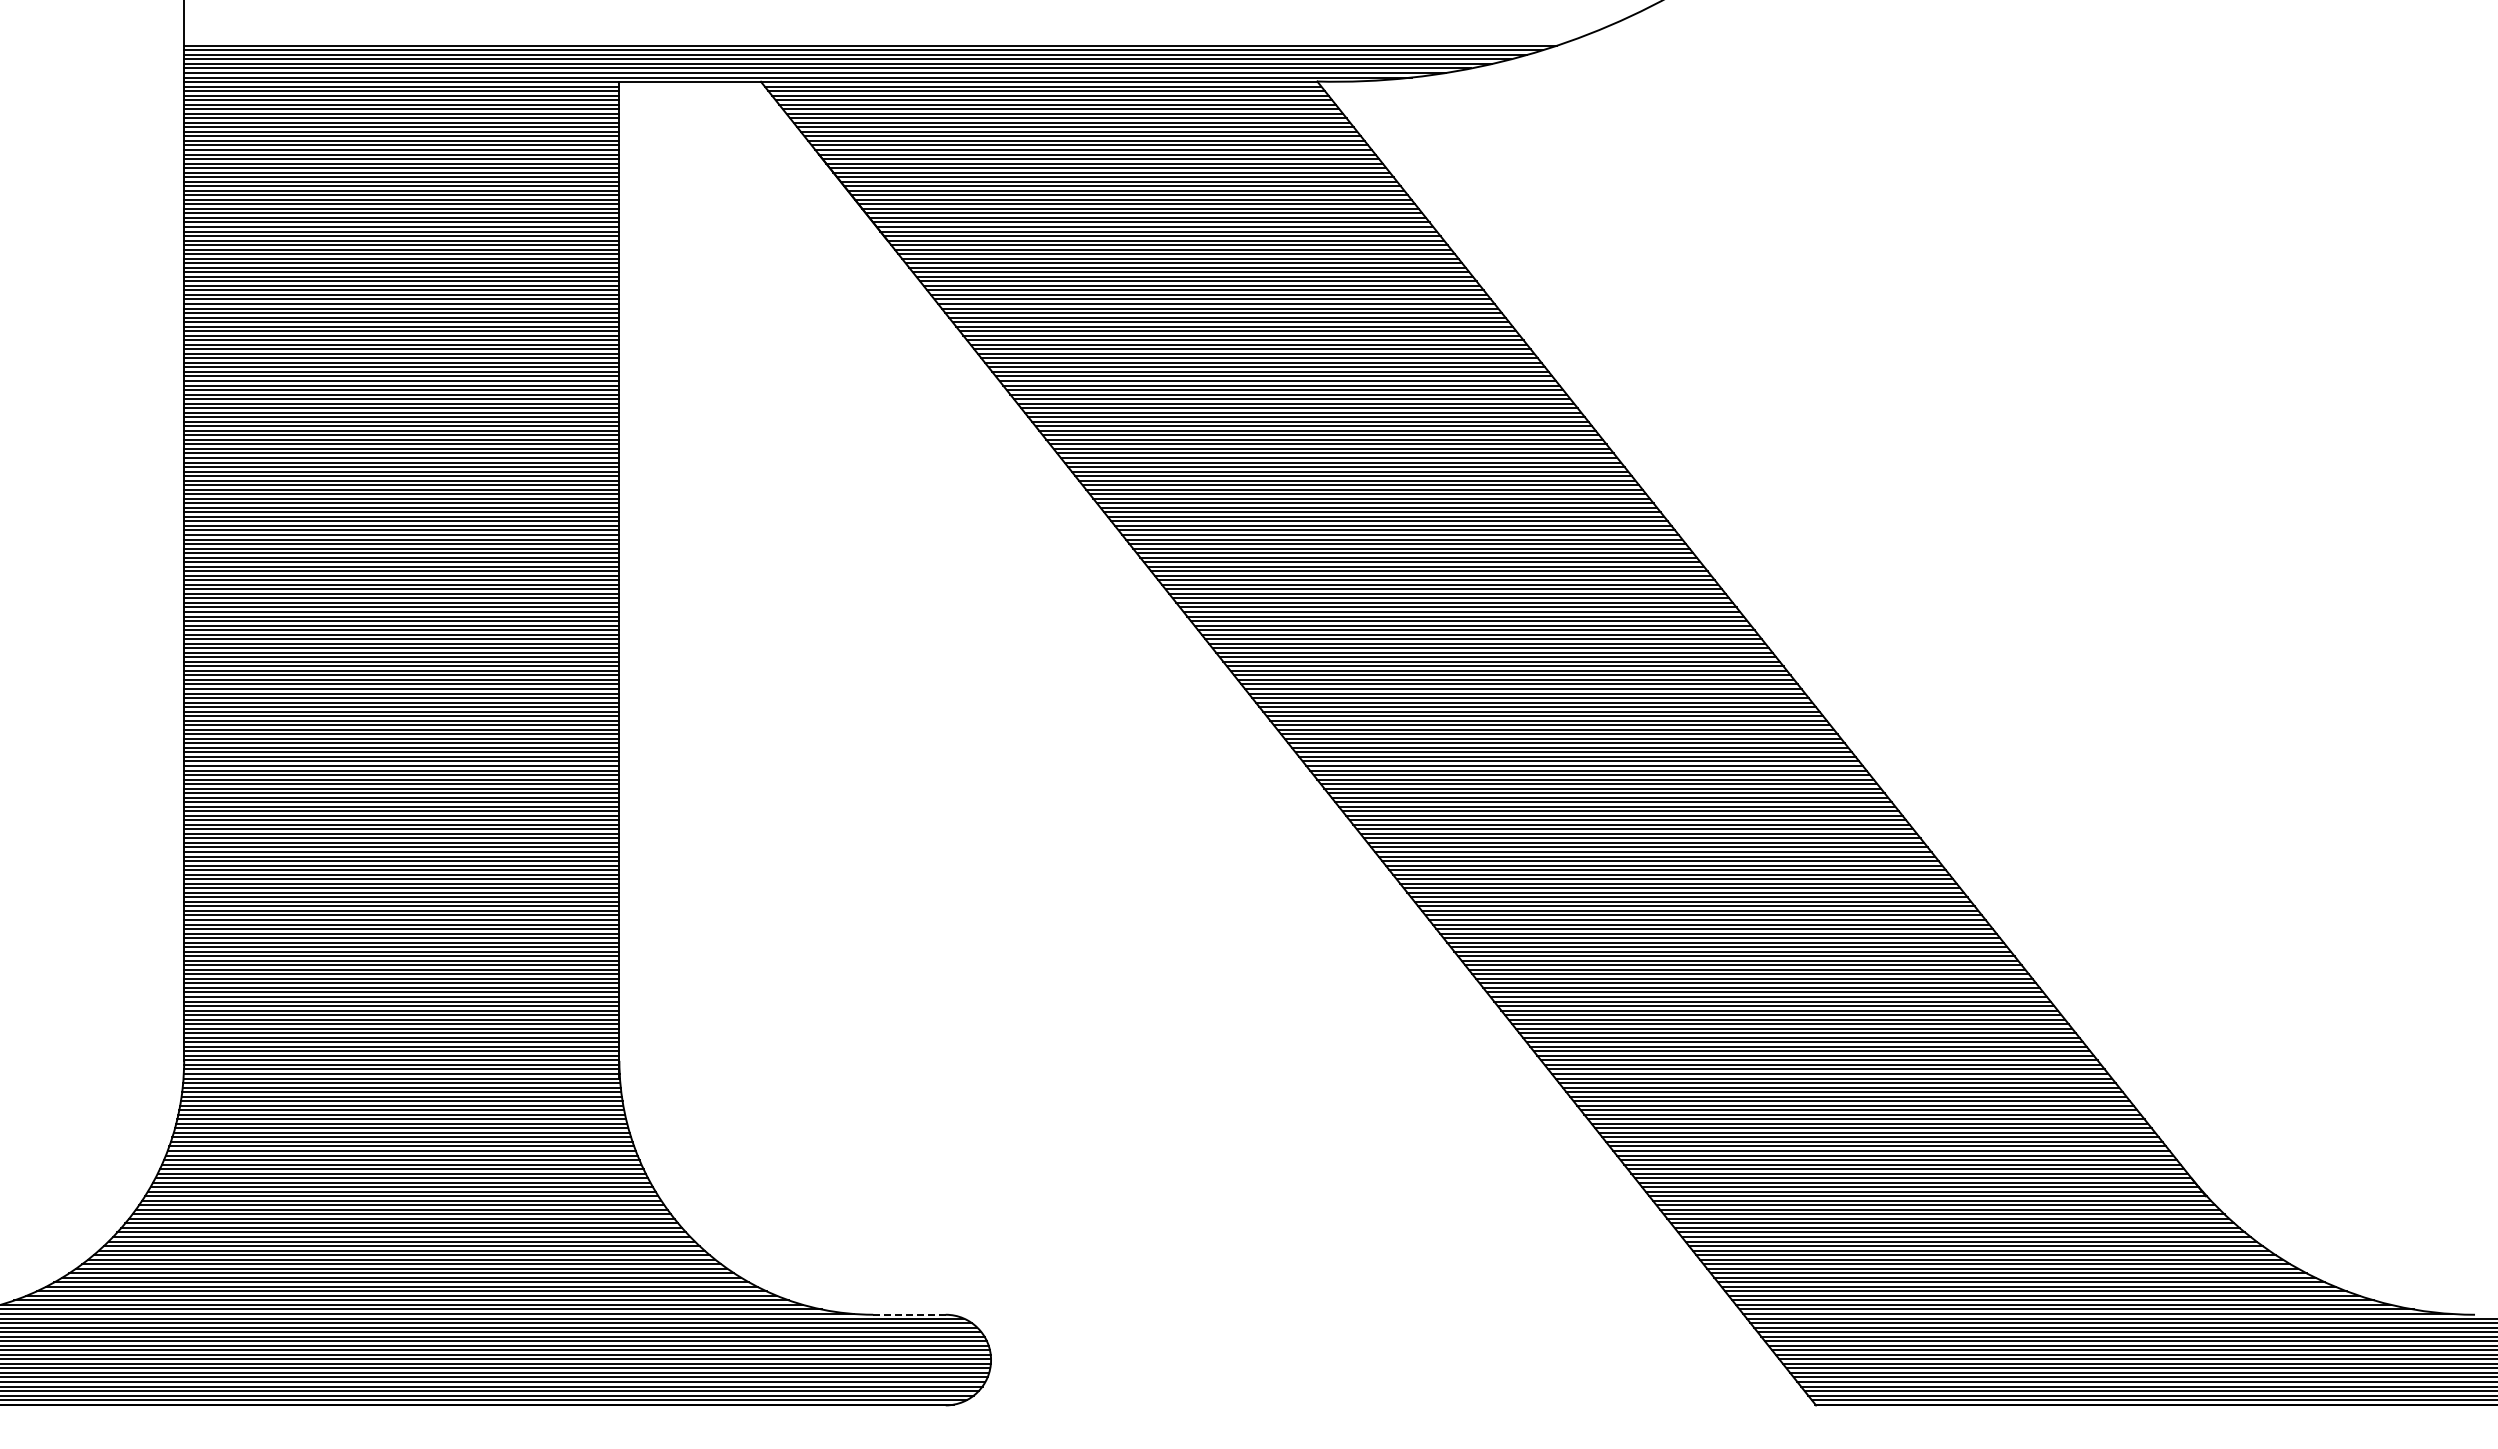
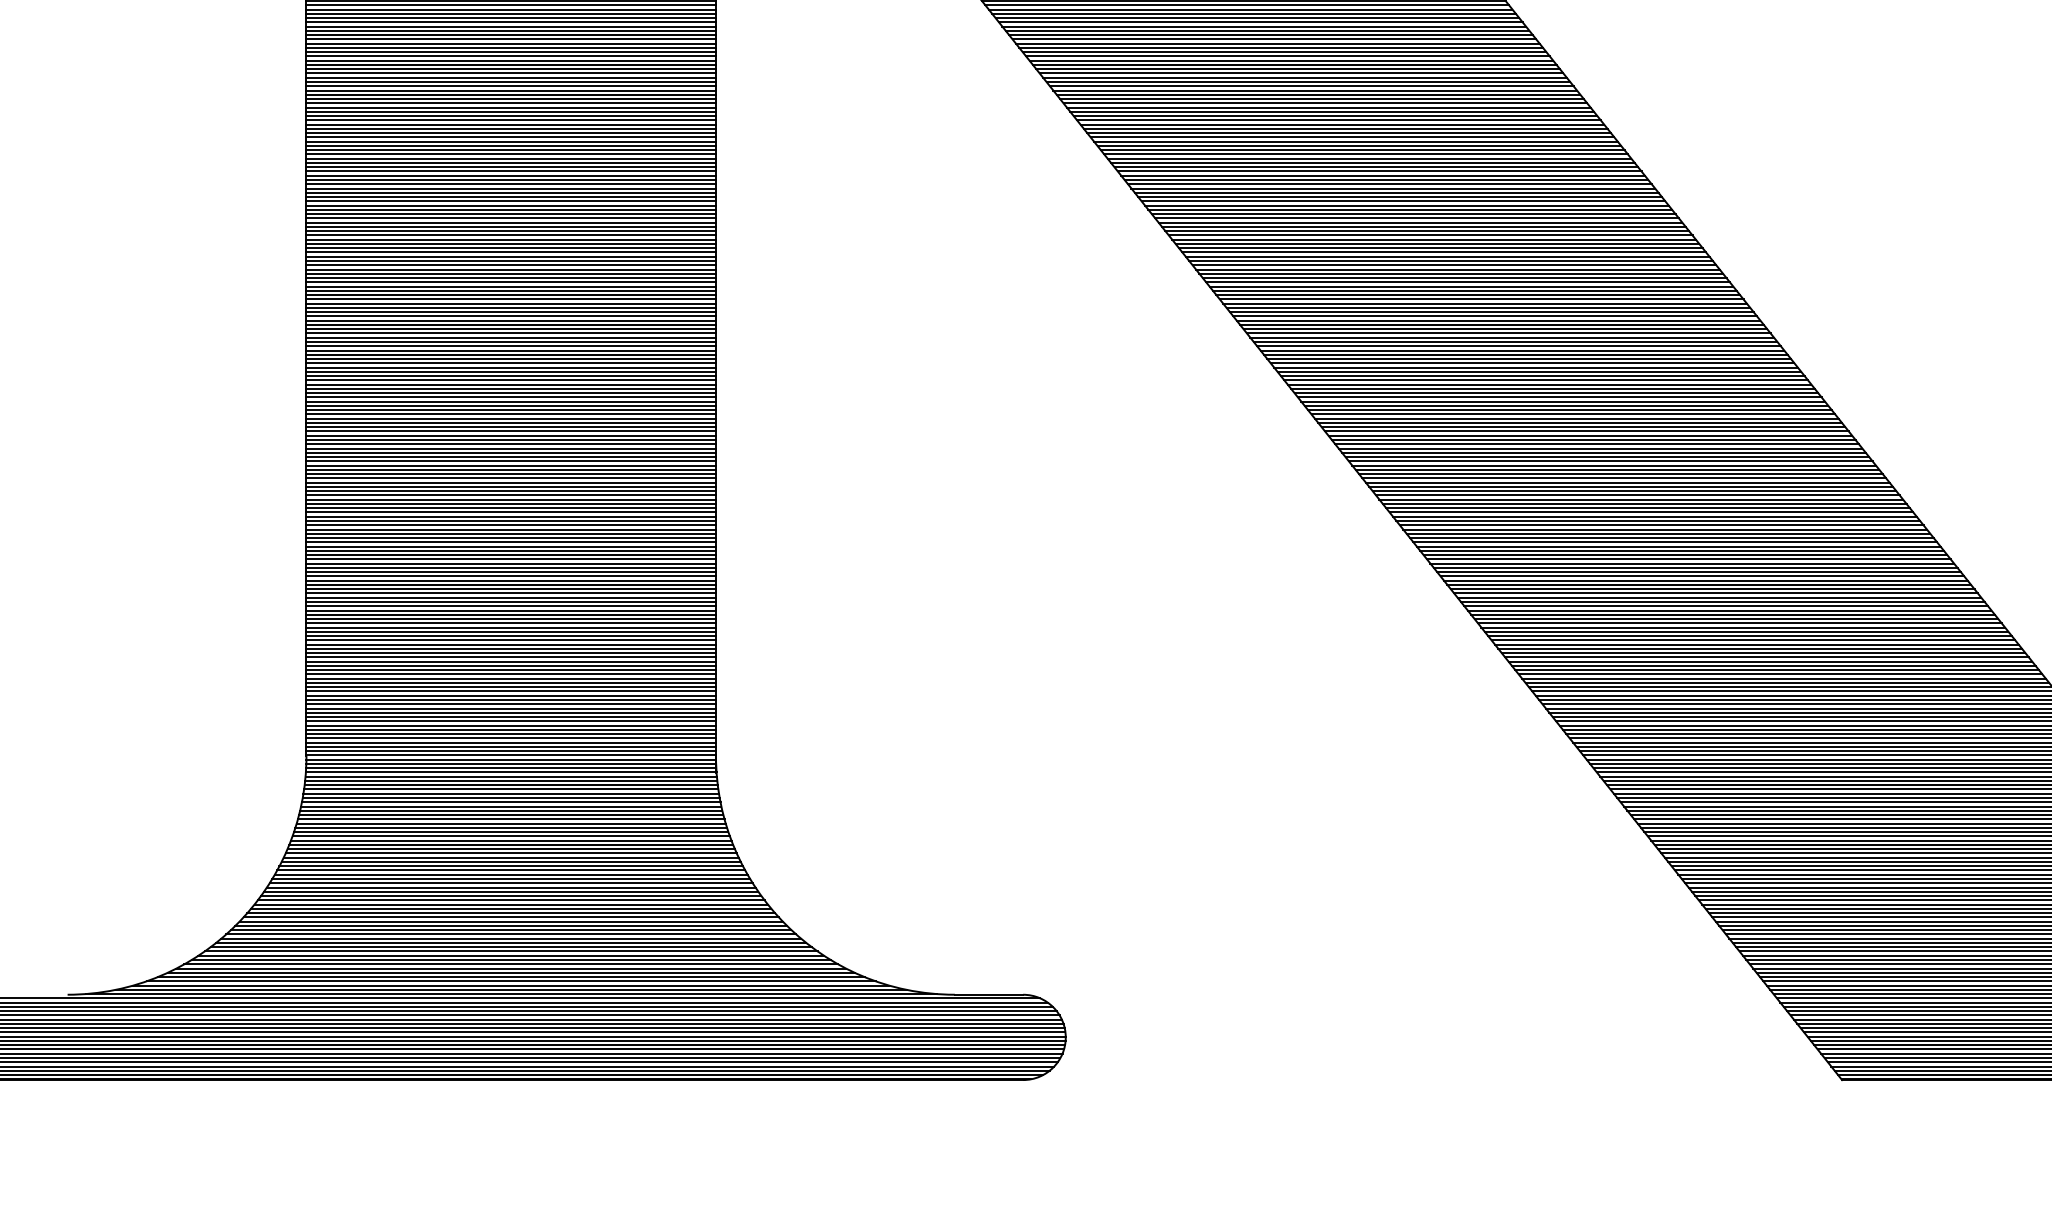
line: (908, 1314) -> (988, 994), dashed -> solid

